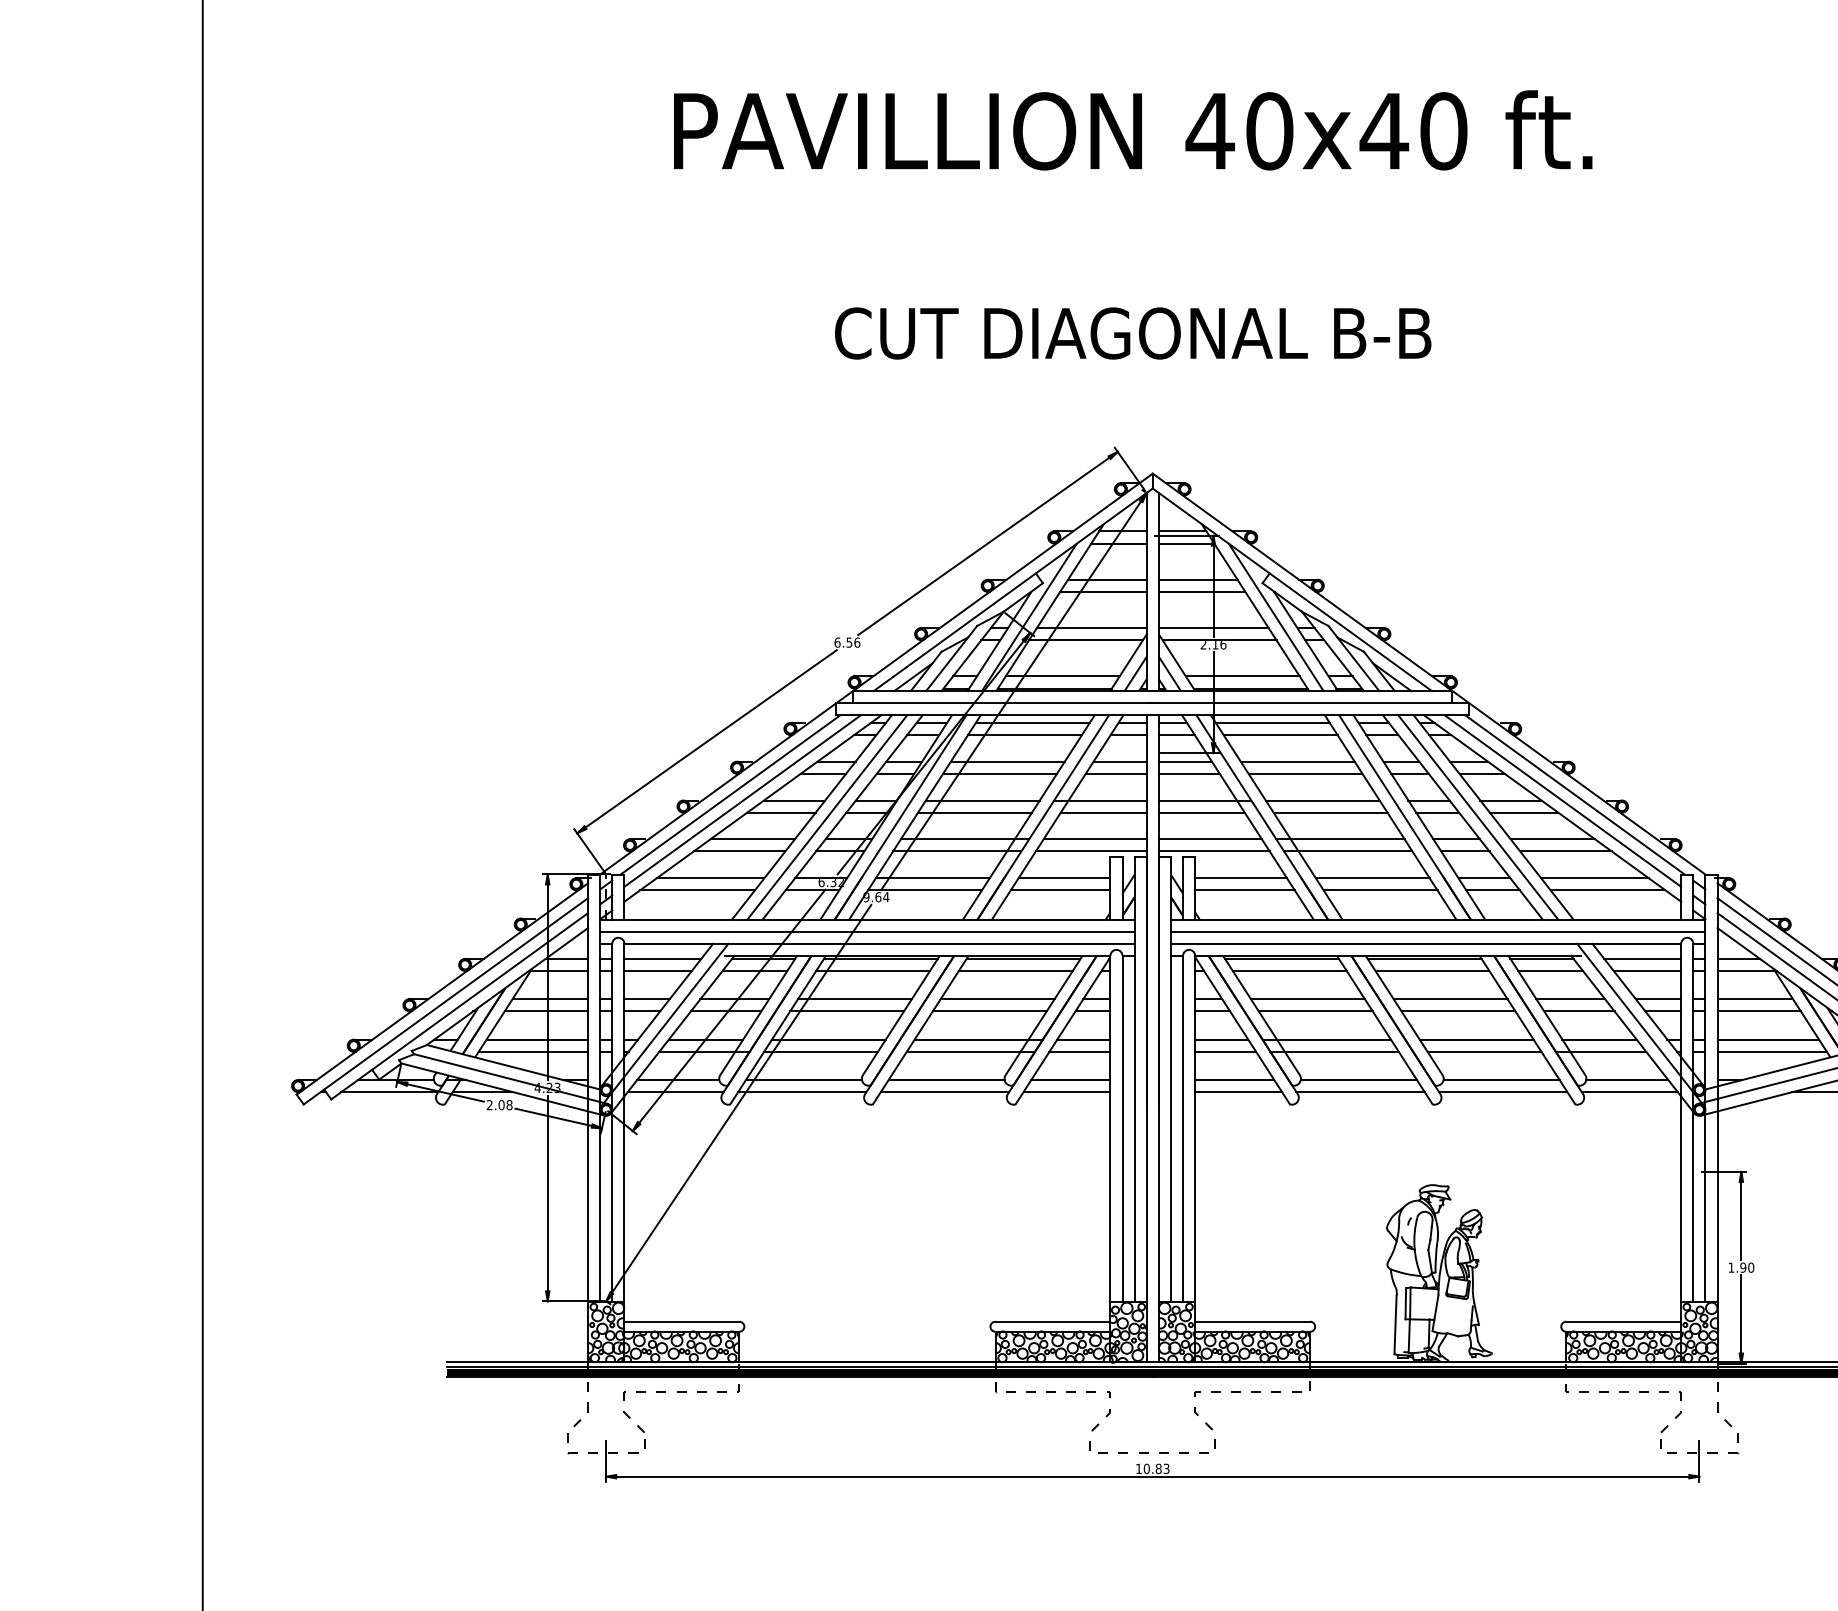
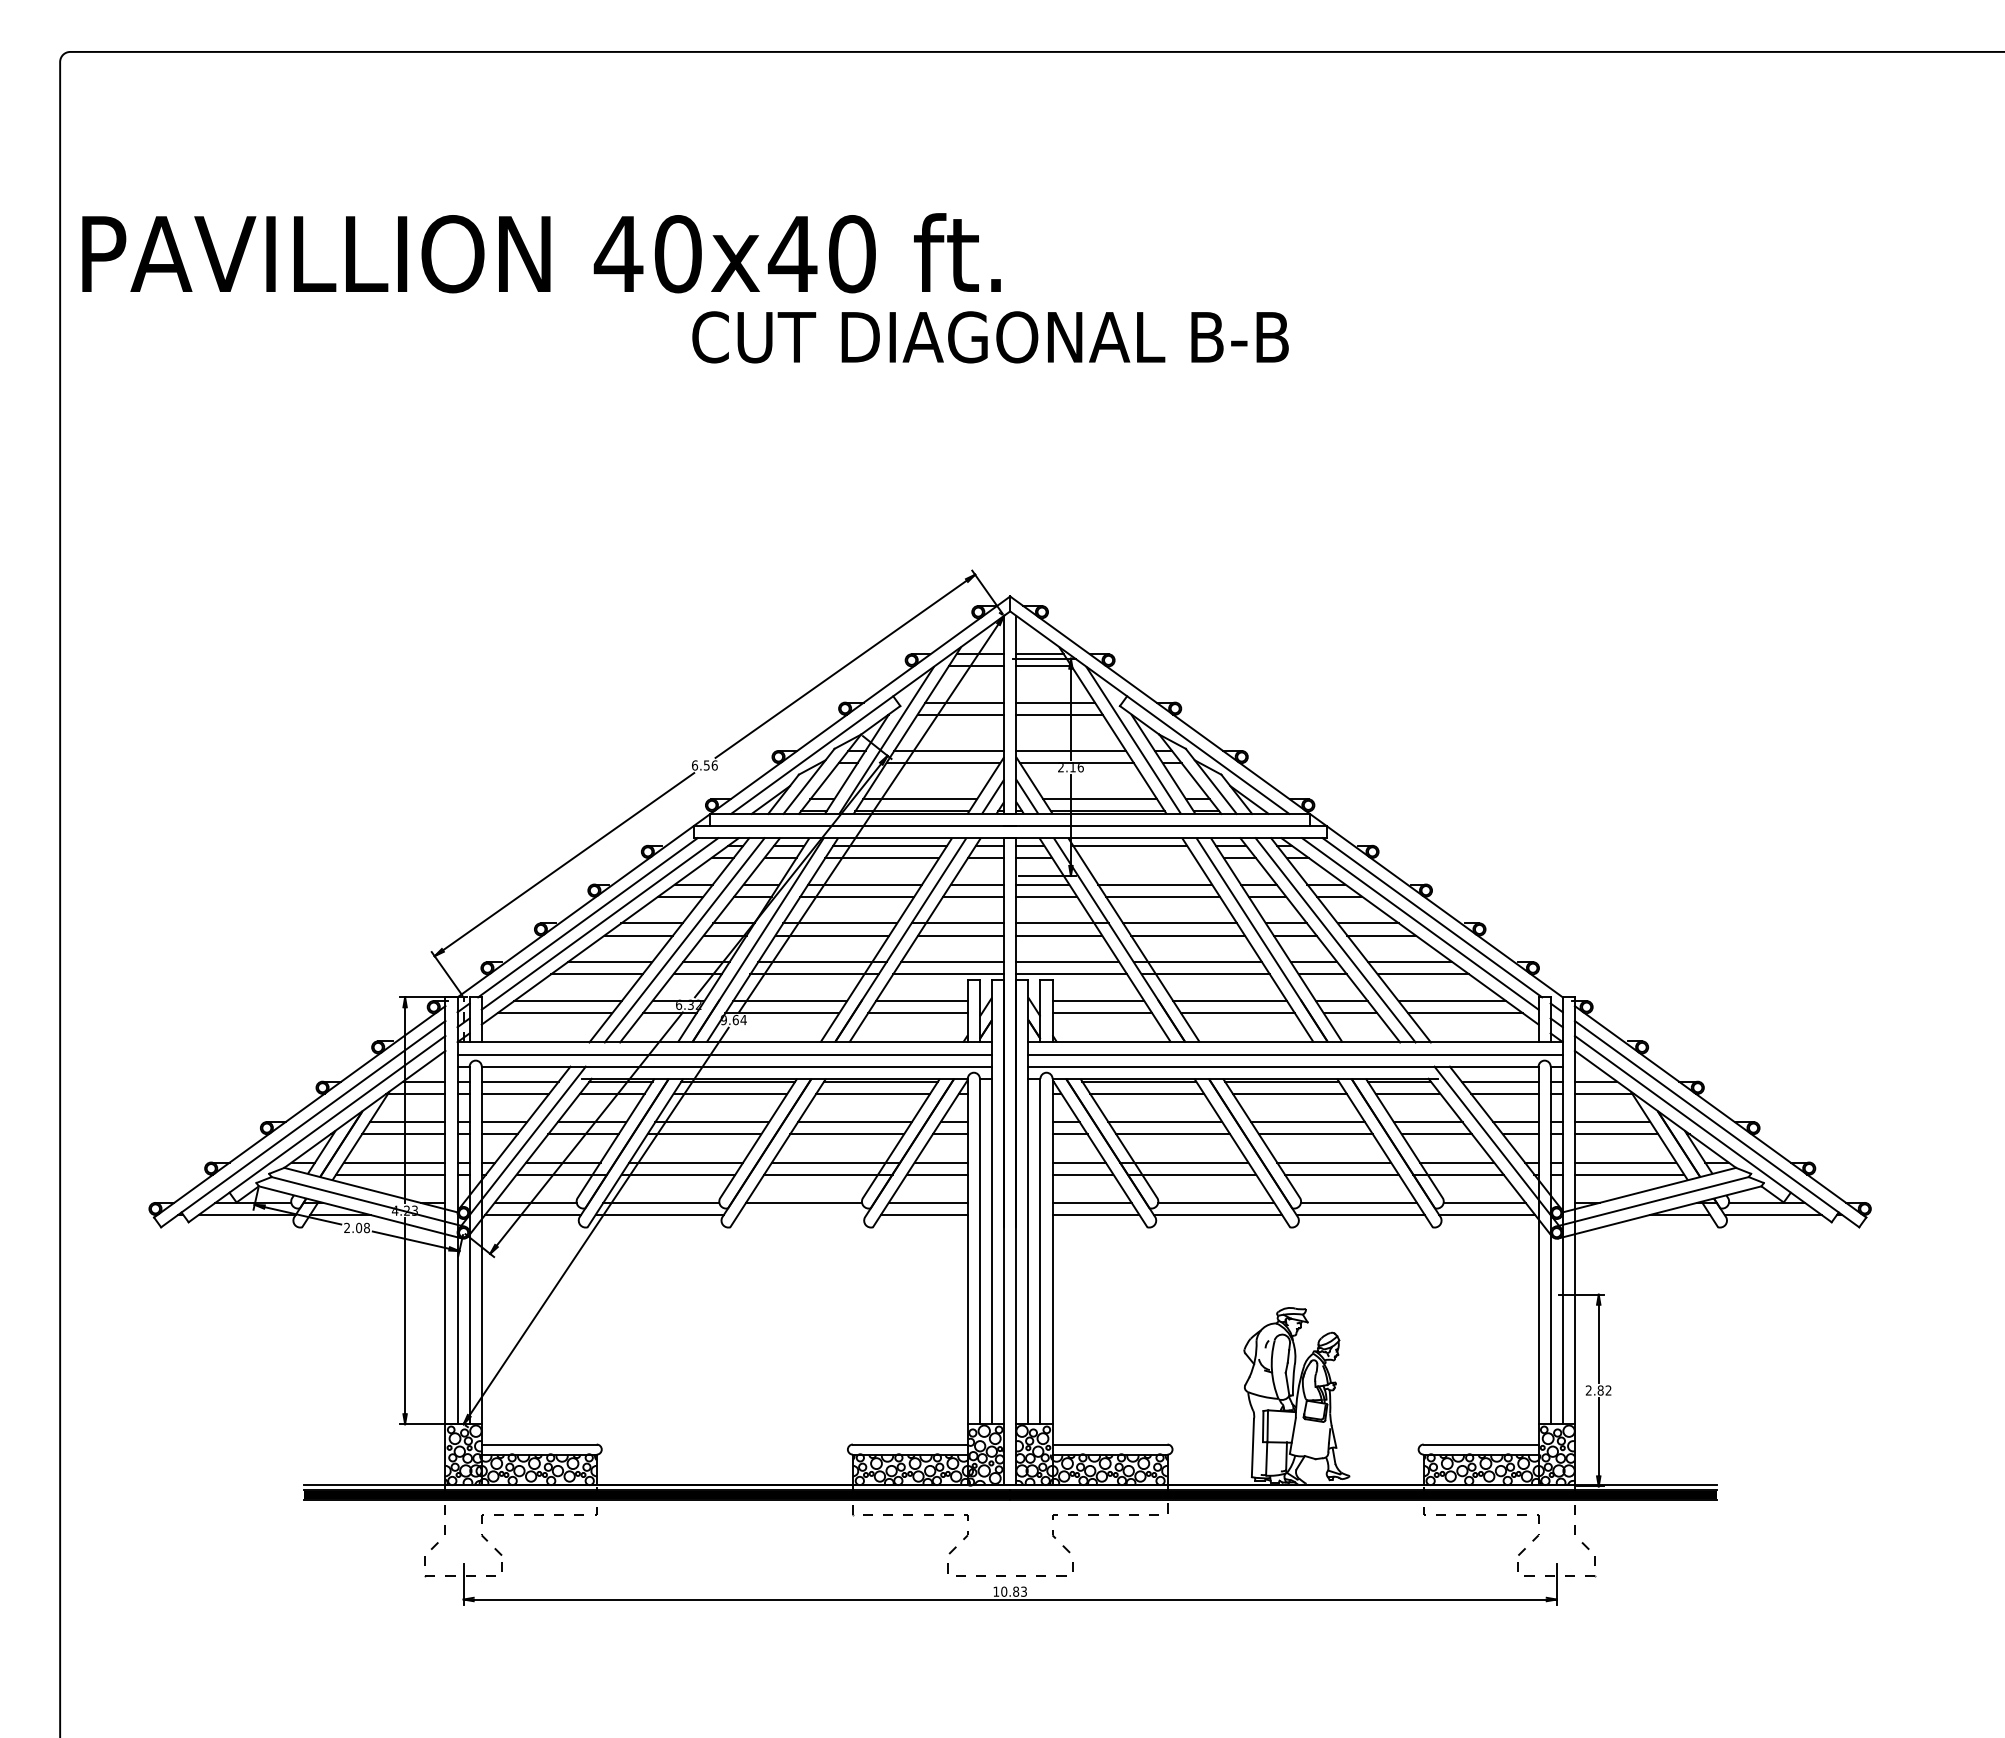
text: (1133, 130) -> (541, 253), moved
text: (1133, 333) -> (990, 337), moved
line: (1280, 734) -> (1137, 857), removed
line: (945, 1092) -> (802, 1215), removed
text: (1741, 1267) -> (1598, 1390), 1.90 -> 2.82

